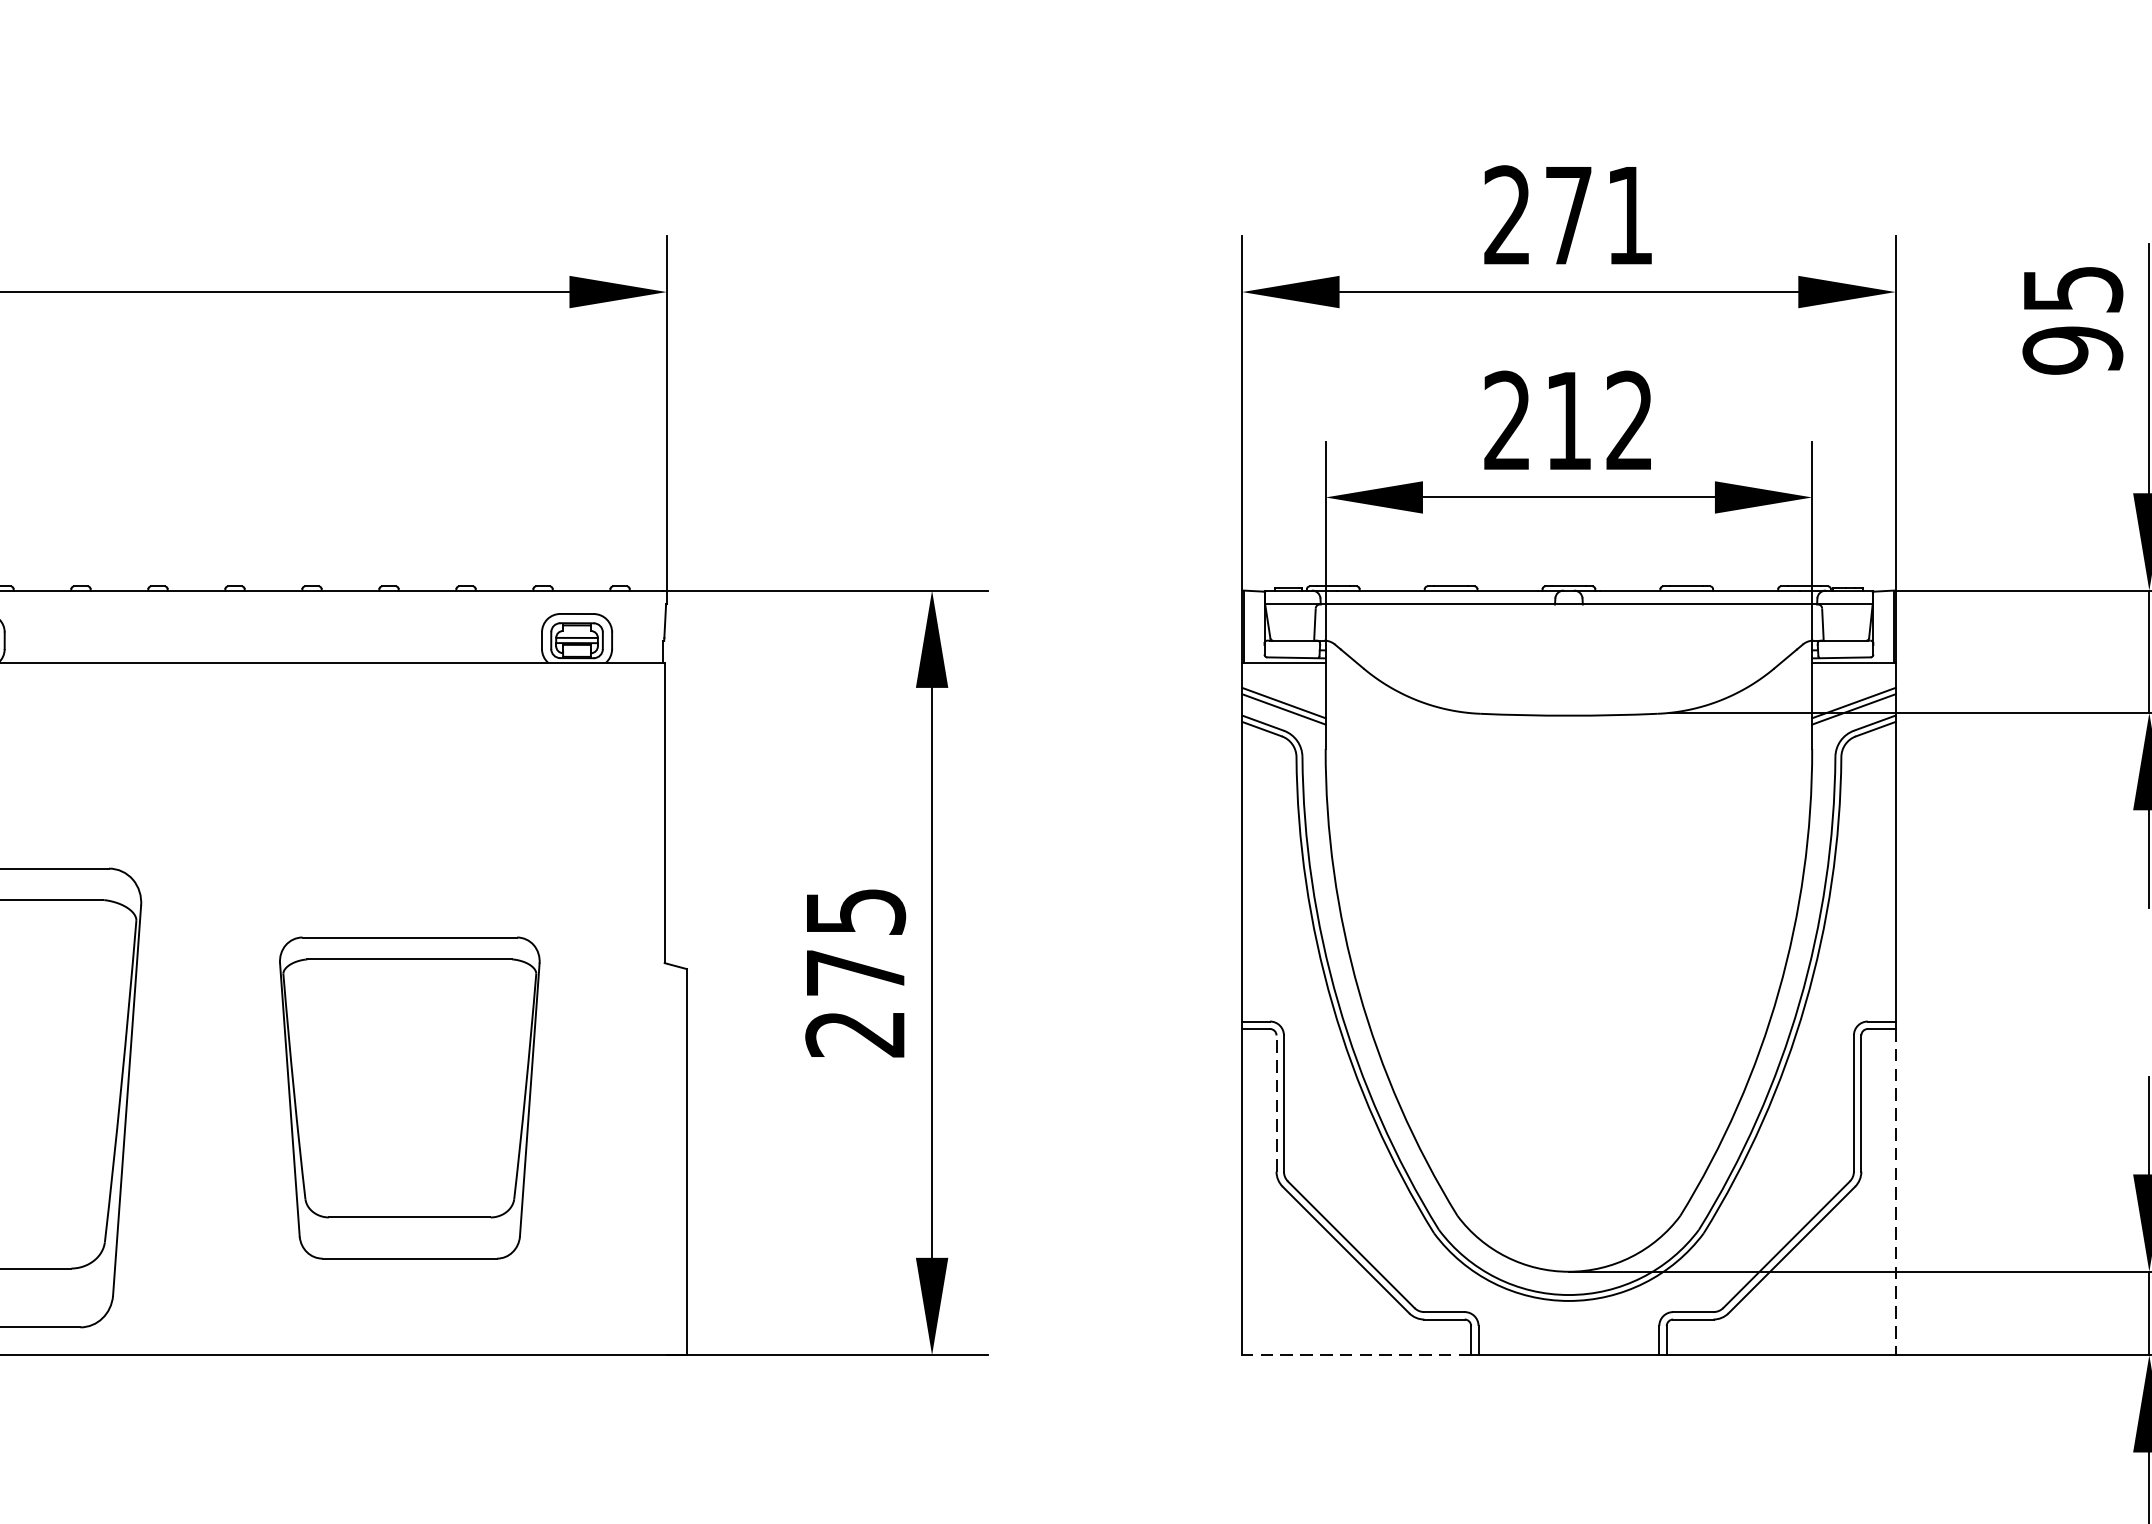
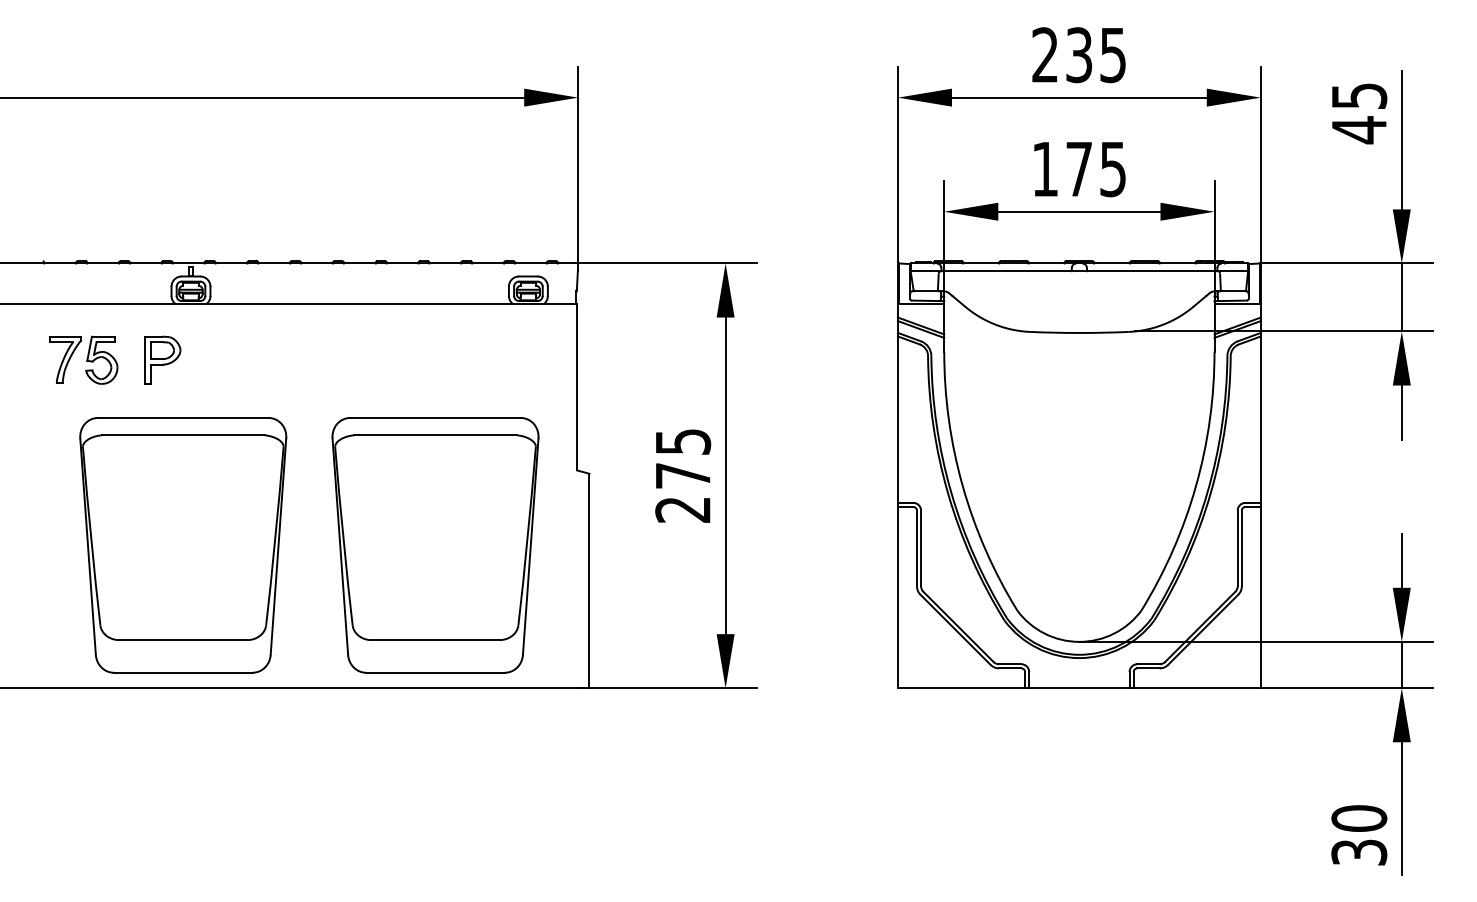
text: (1597, 216) -> (1095, 55), 271 -> 235
text: (2073, 351) -> (1359, 130), 95 -> 45
text: (1567, 421) -> (1078, 169), 212 -> 175
part: (409, 1098) -> (435, 545), size x1.43
line: (1275, 1103) -> (916, 548), dashed -> solid
line: (1894, 1191) -> (1260, 597), dashed -> solid
line: (1356, 1355) -> (961, 688), dashed -> solid

